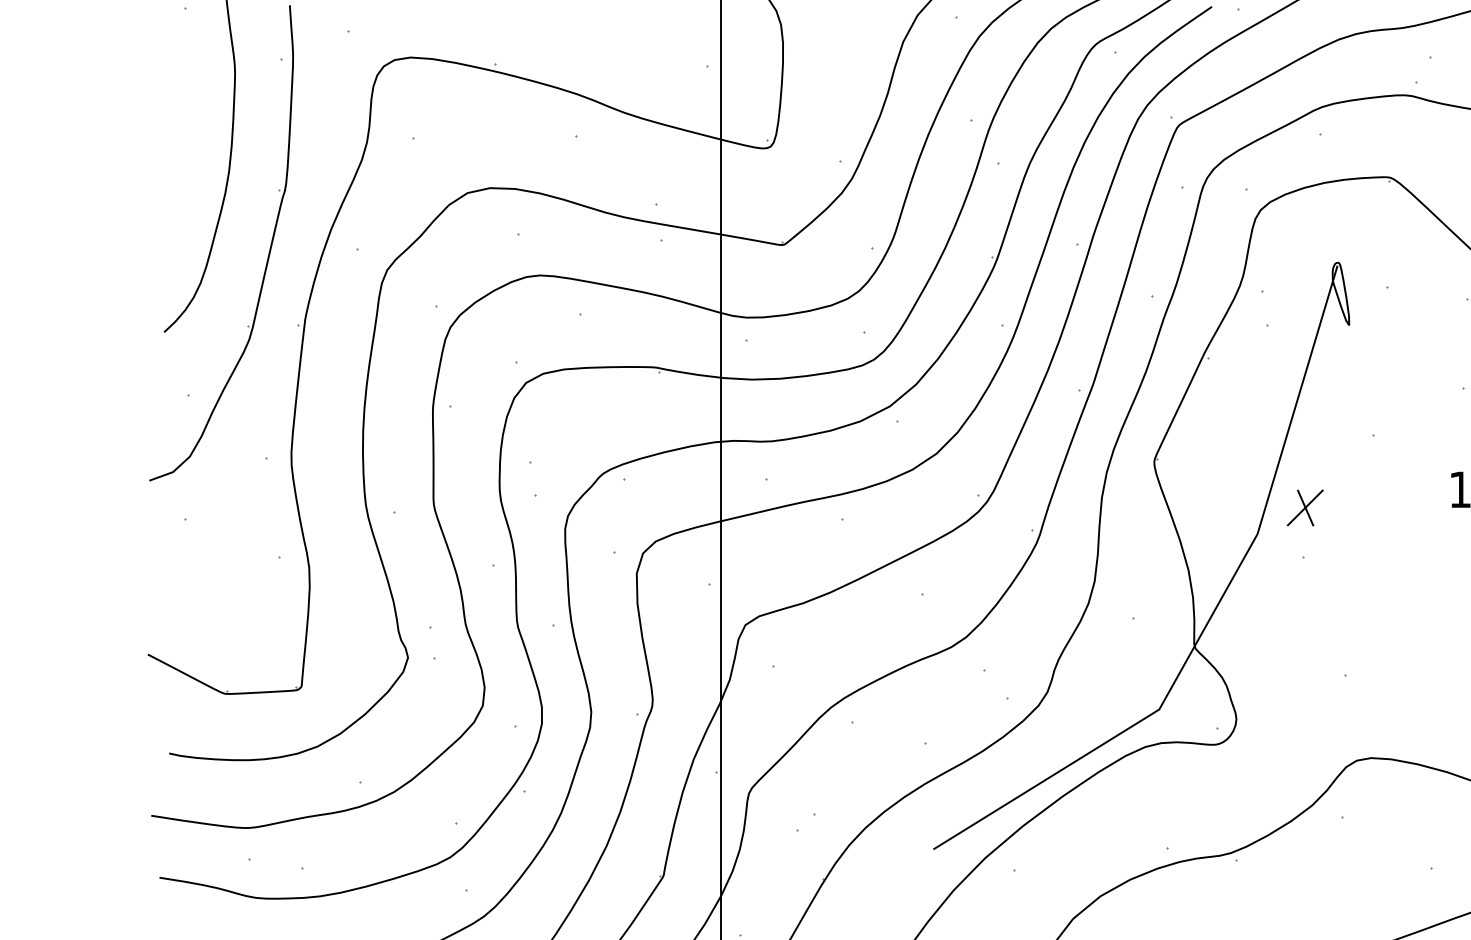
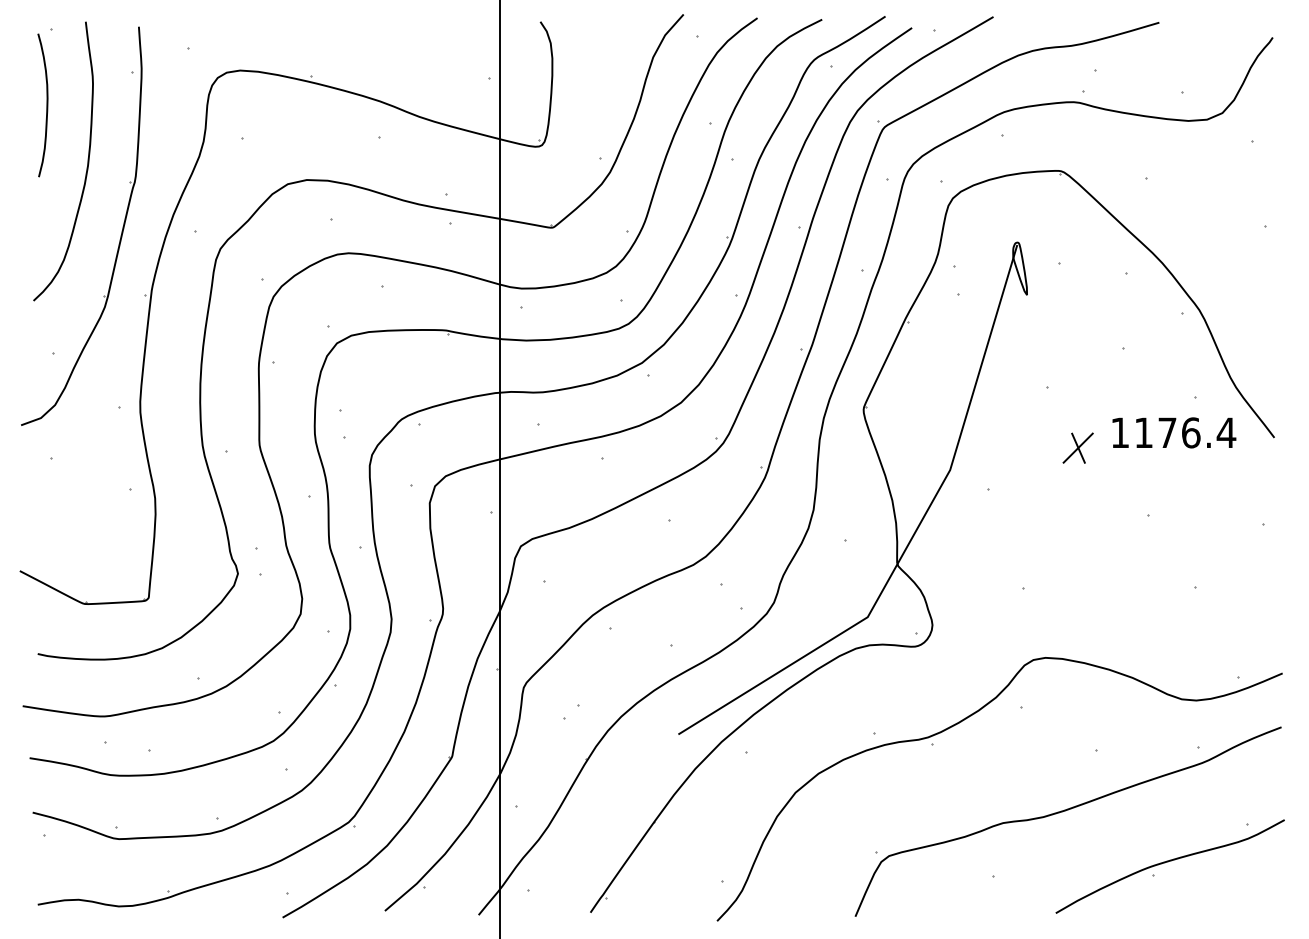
curve: (179, 99) -> (46, 105), added
part: (1304, 507) -> (1077, 447), moved

